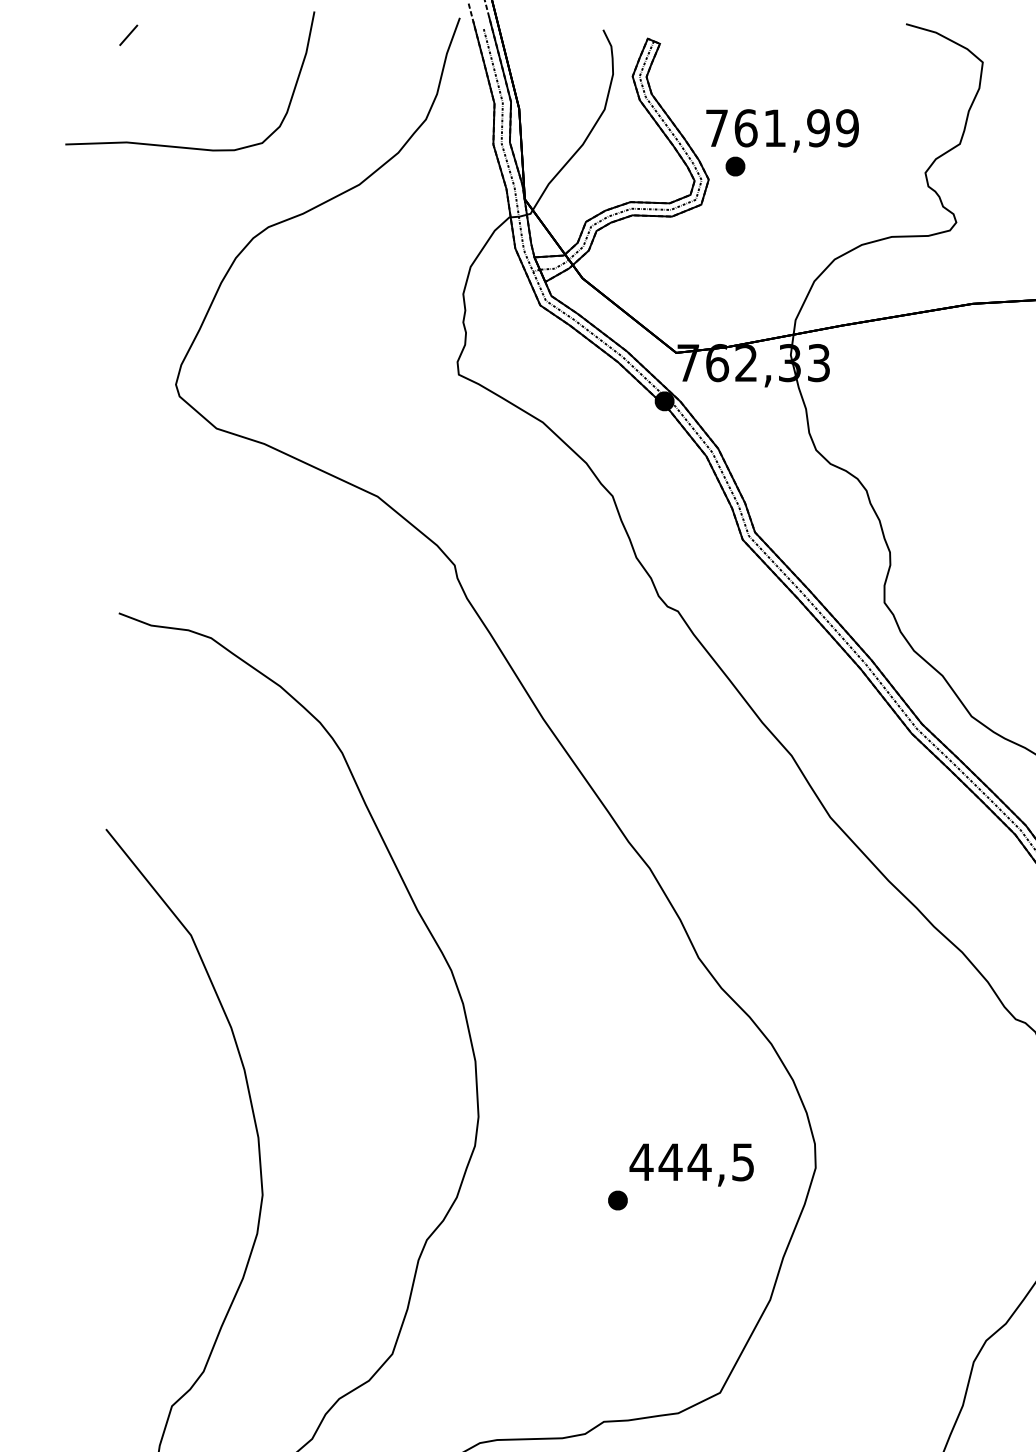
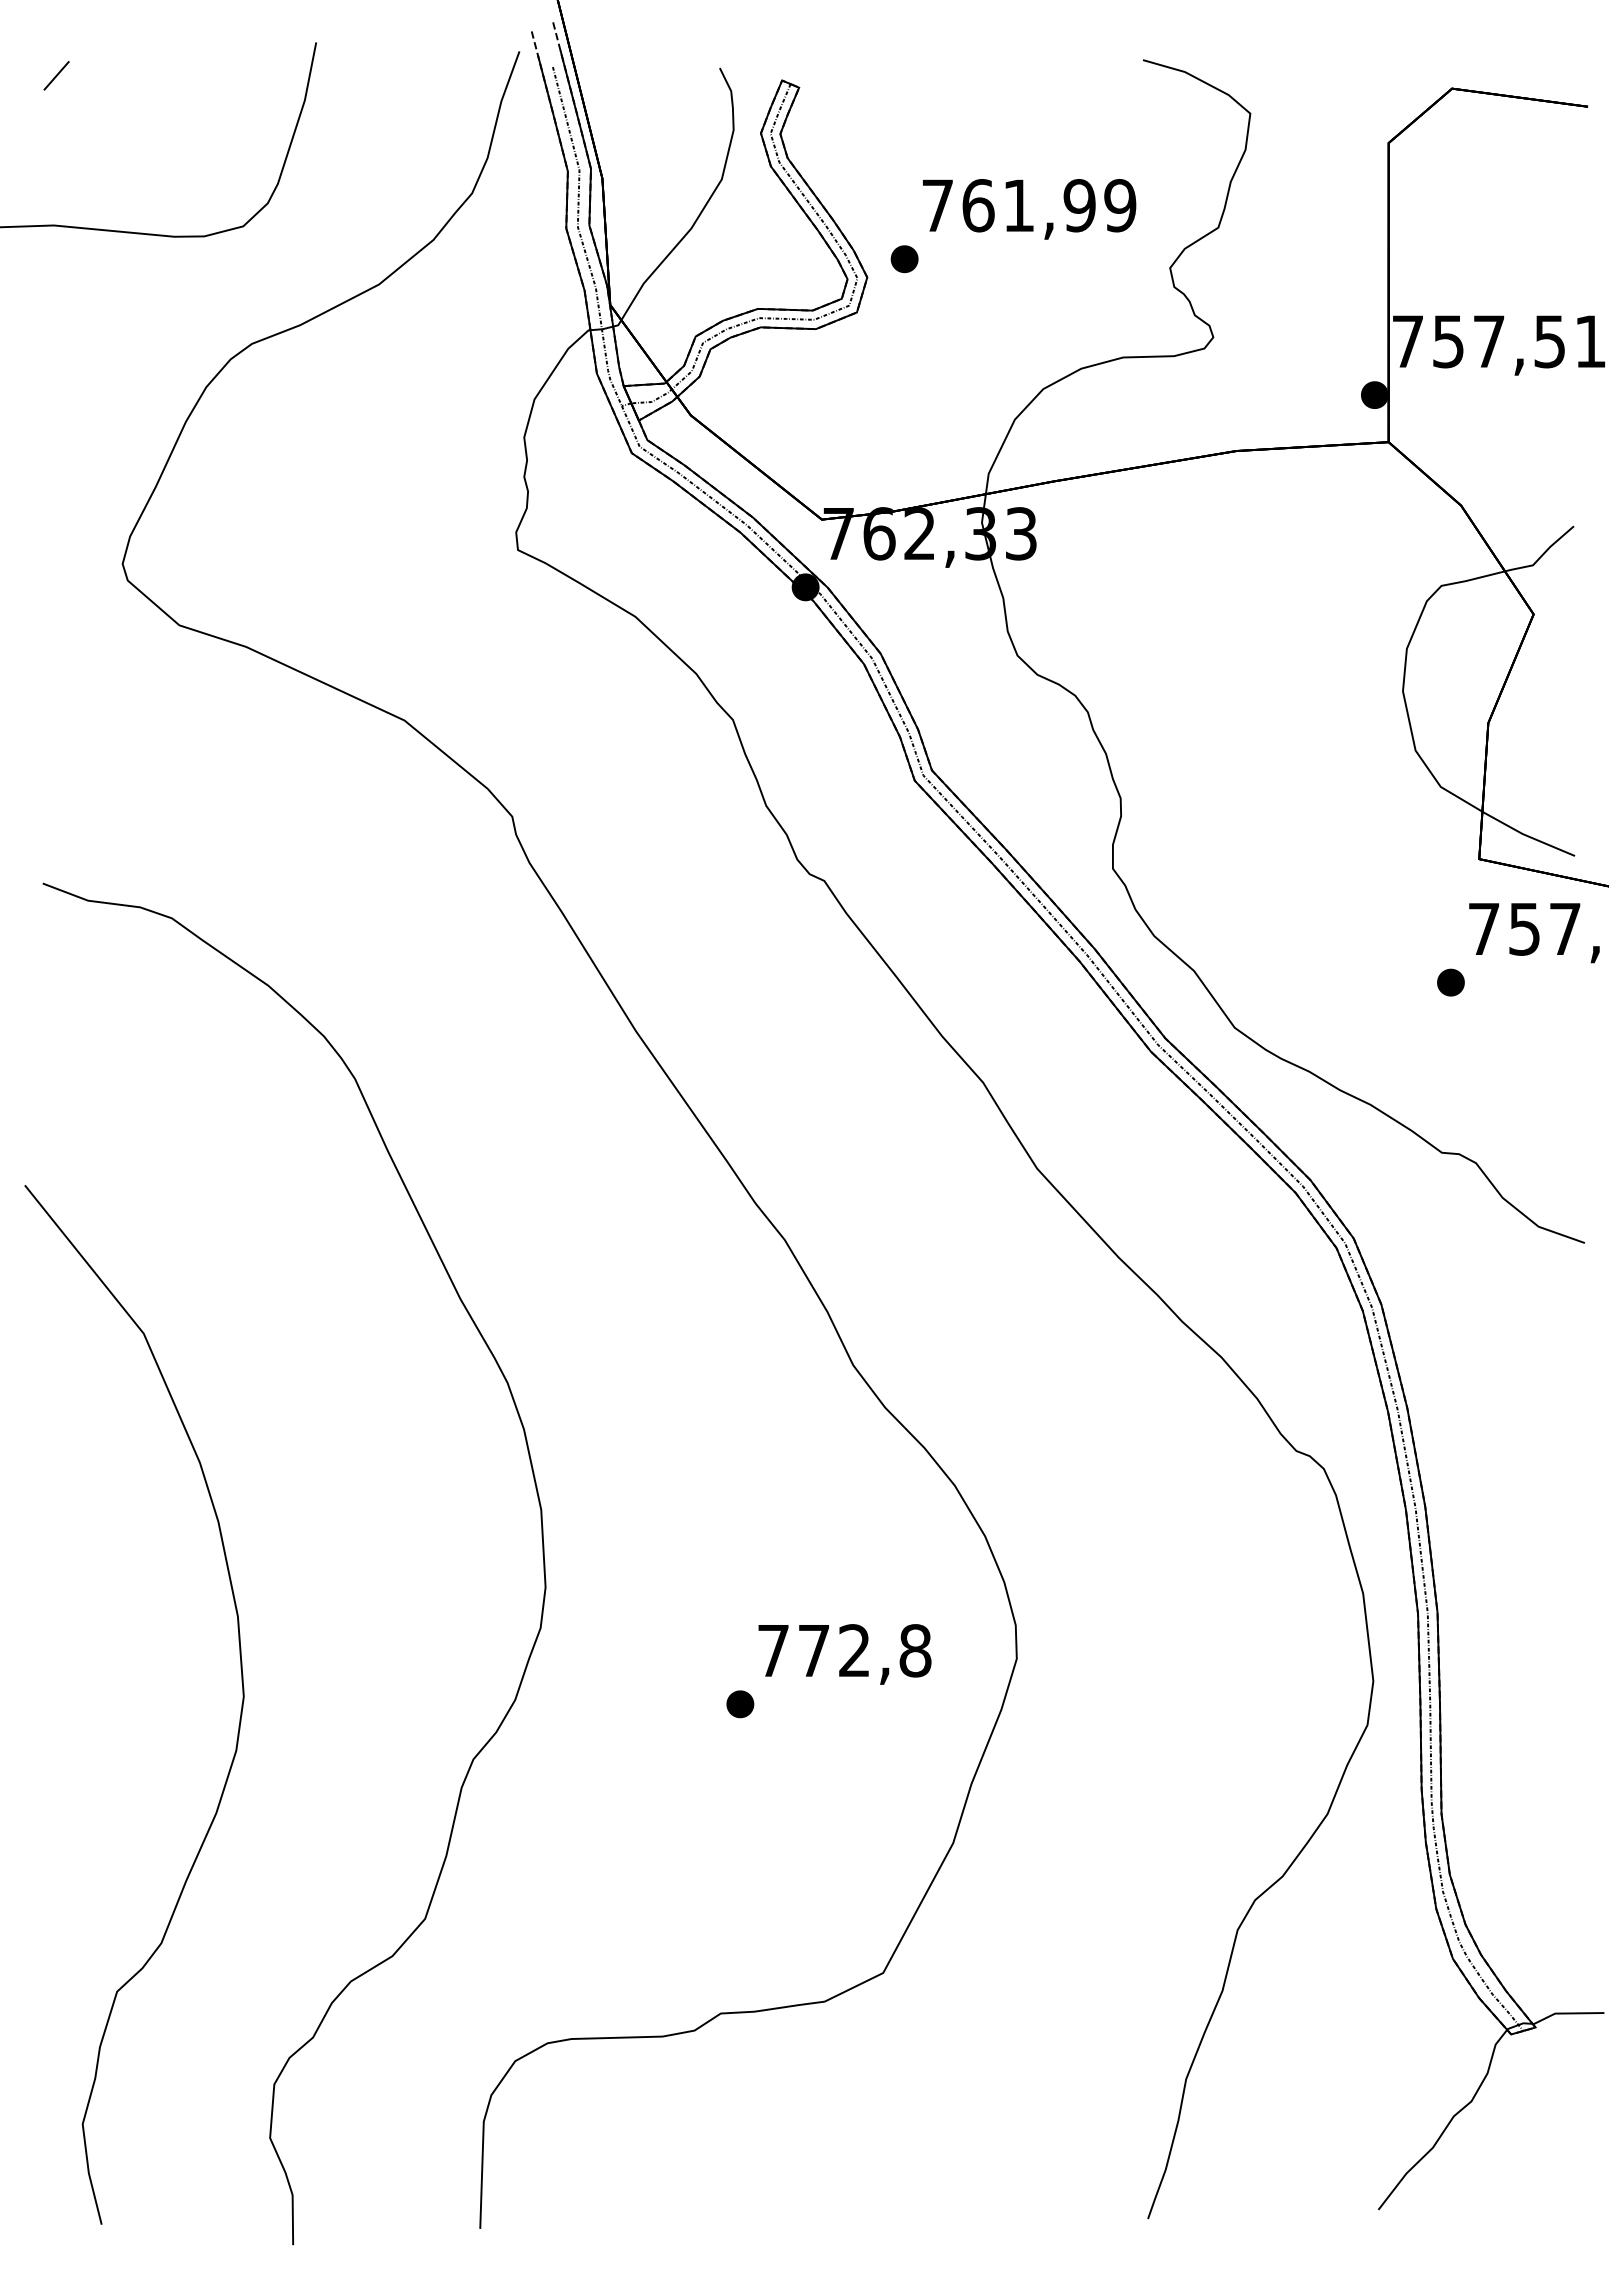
text: (782, 131) -> (1029, 209), moved
text: (691, 1162) -> (843, 1650), 444,5 -> 772,8

